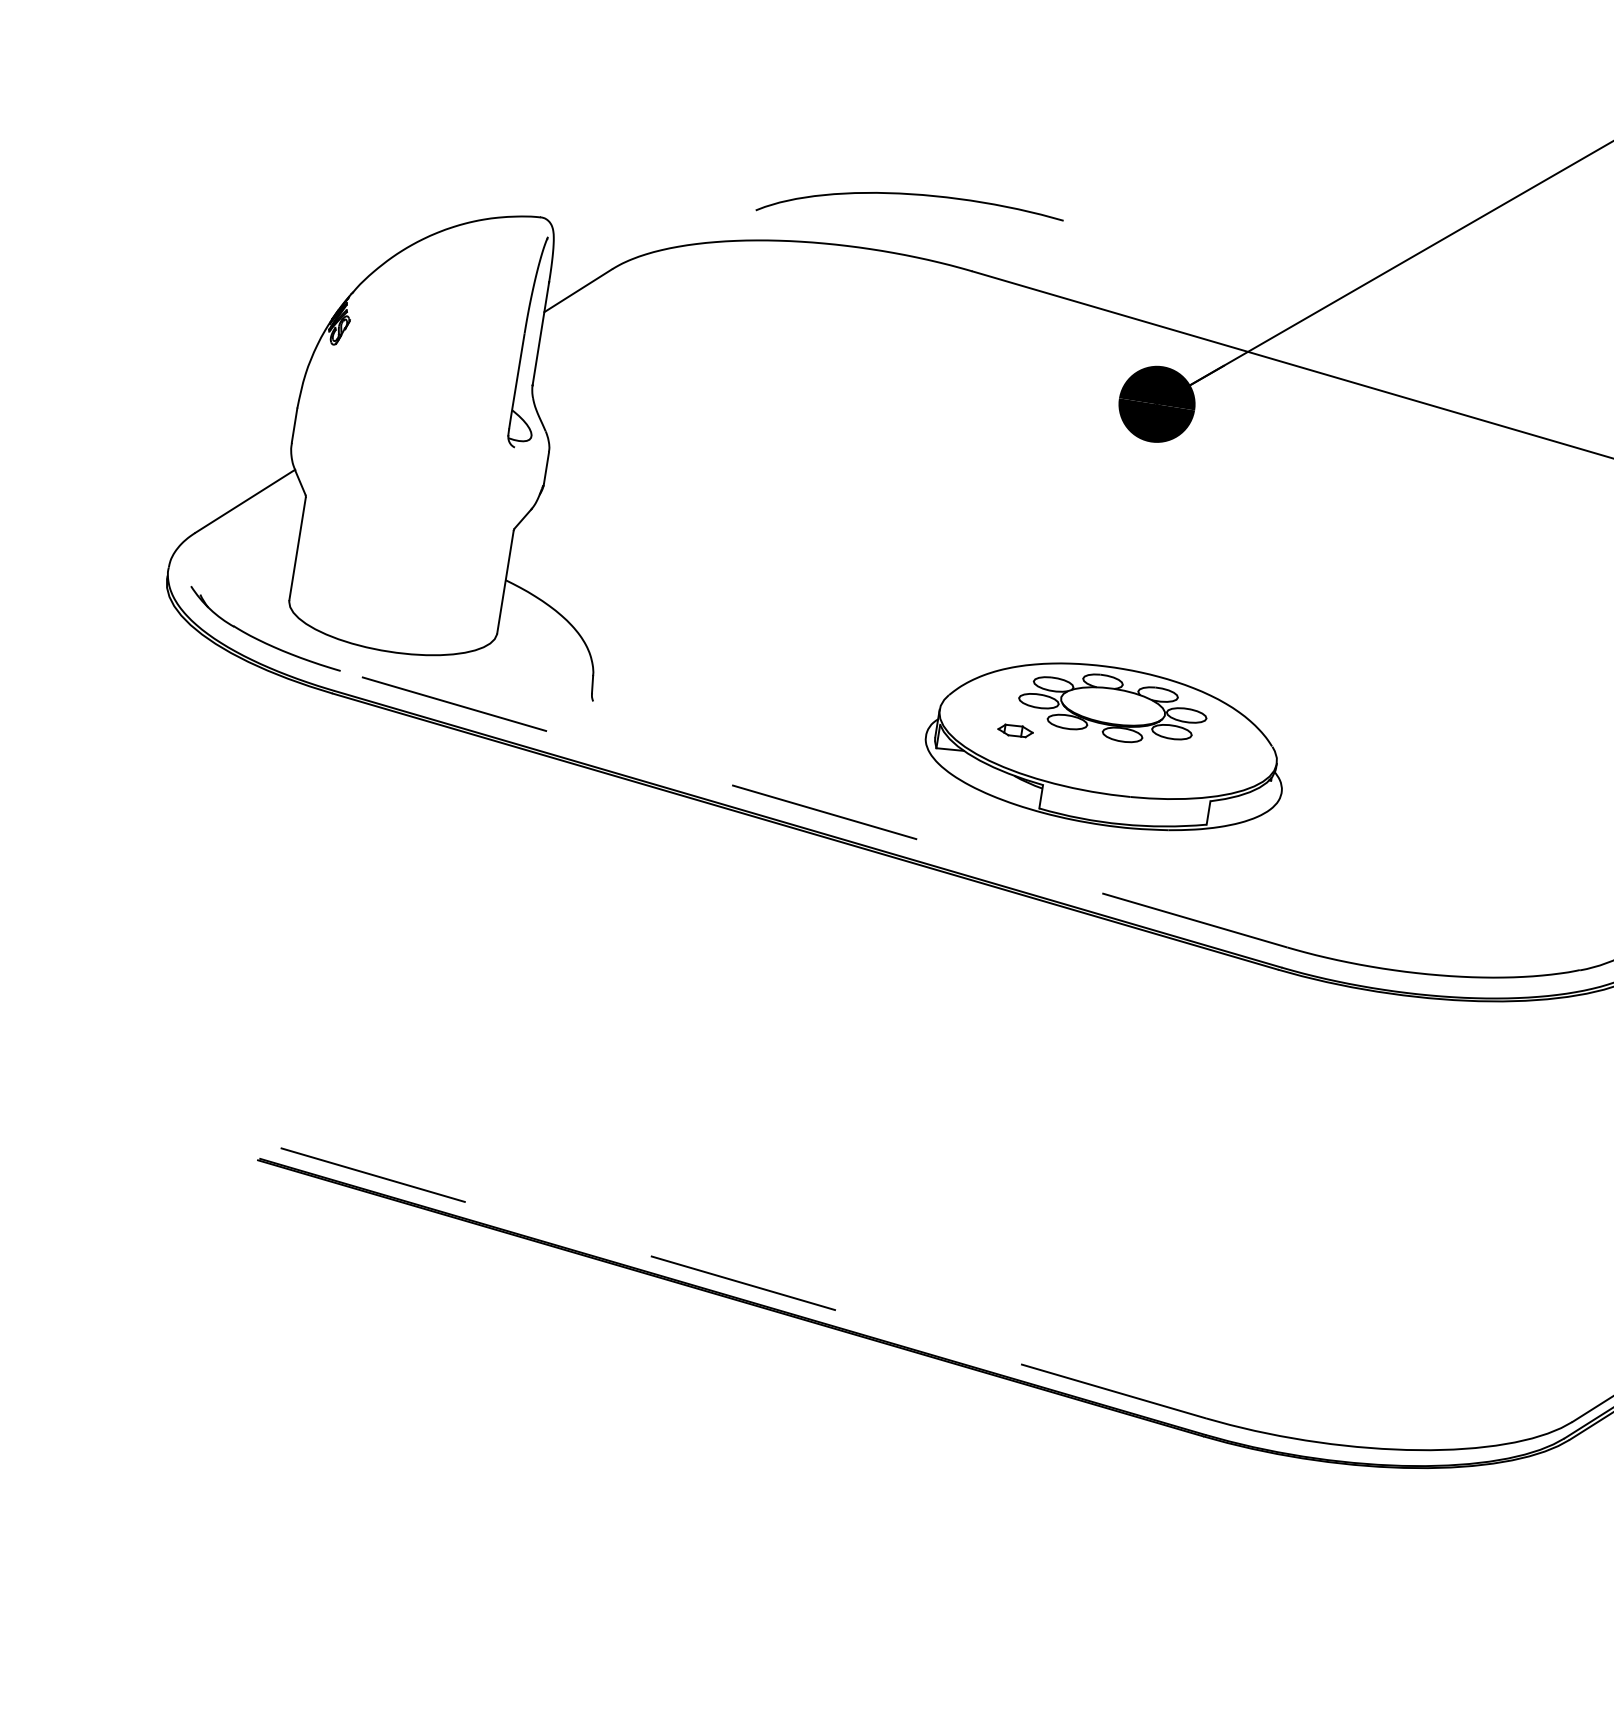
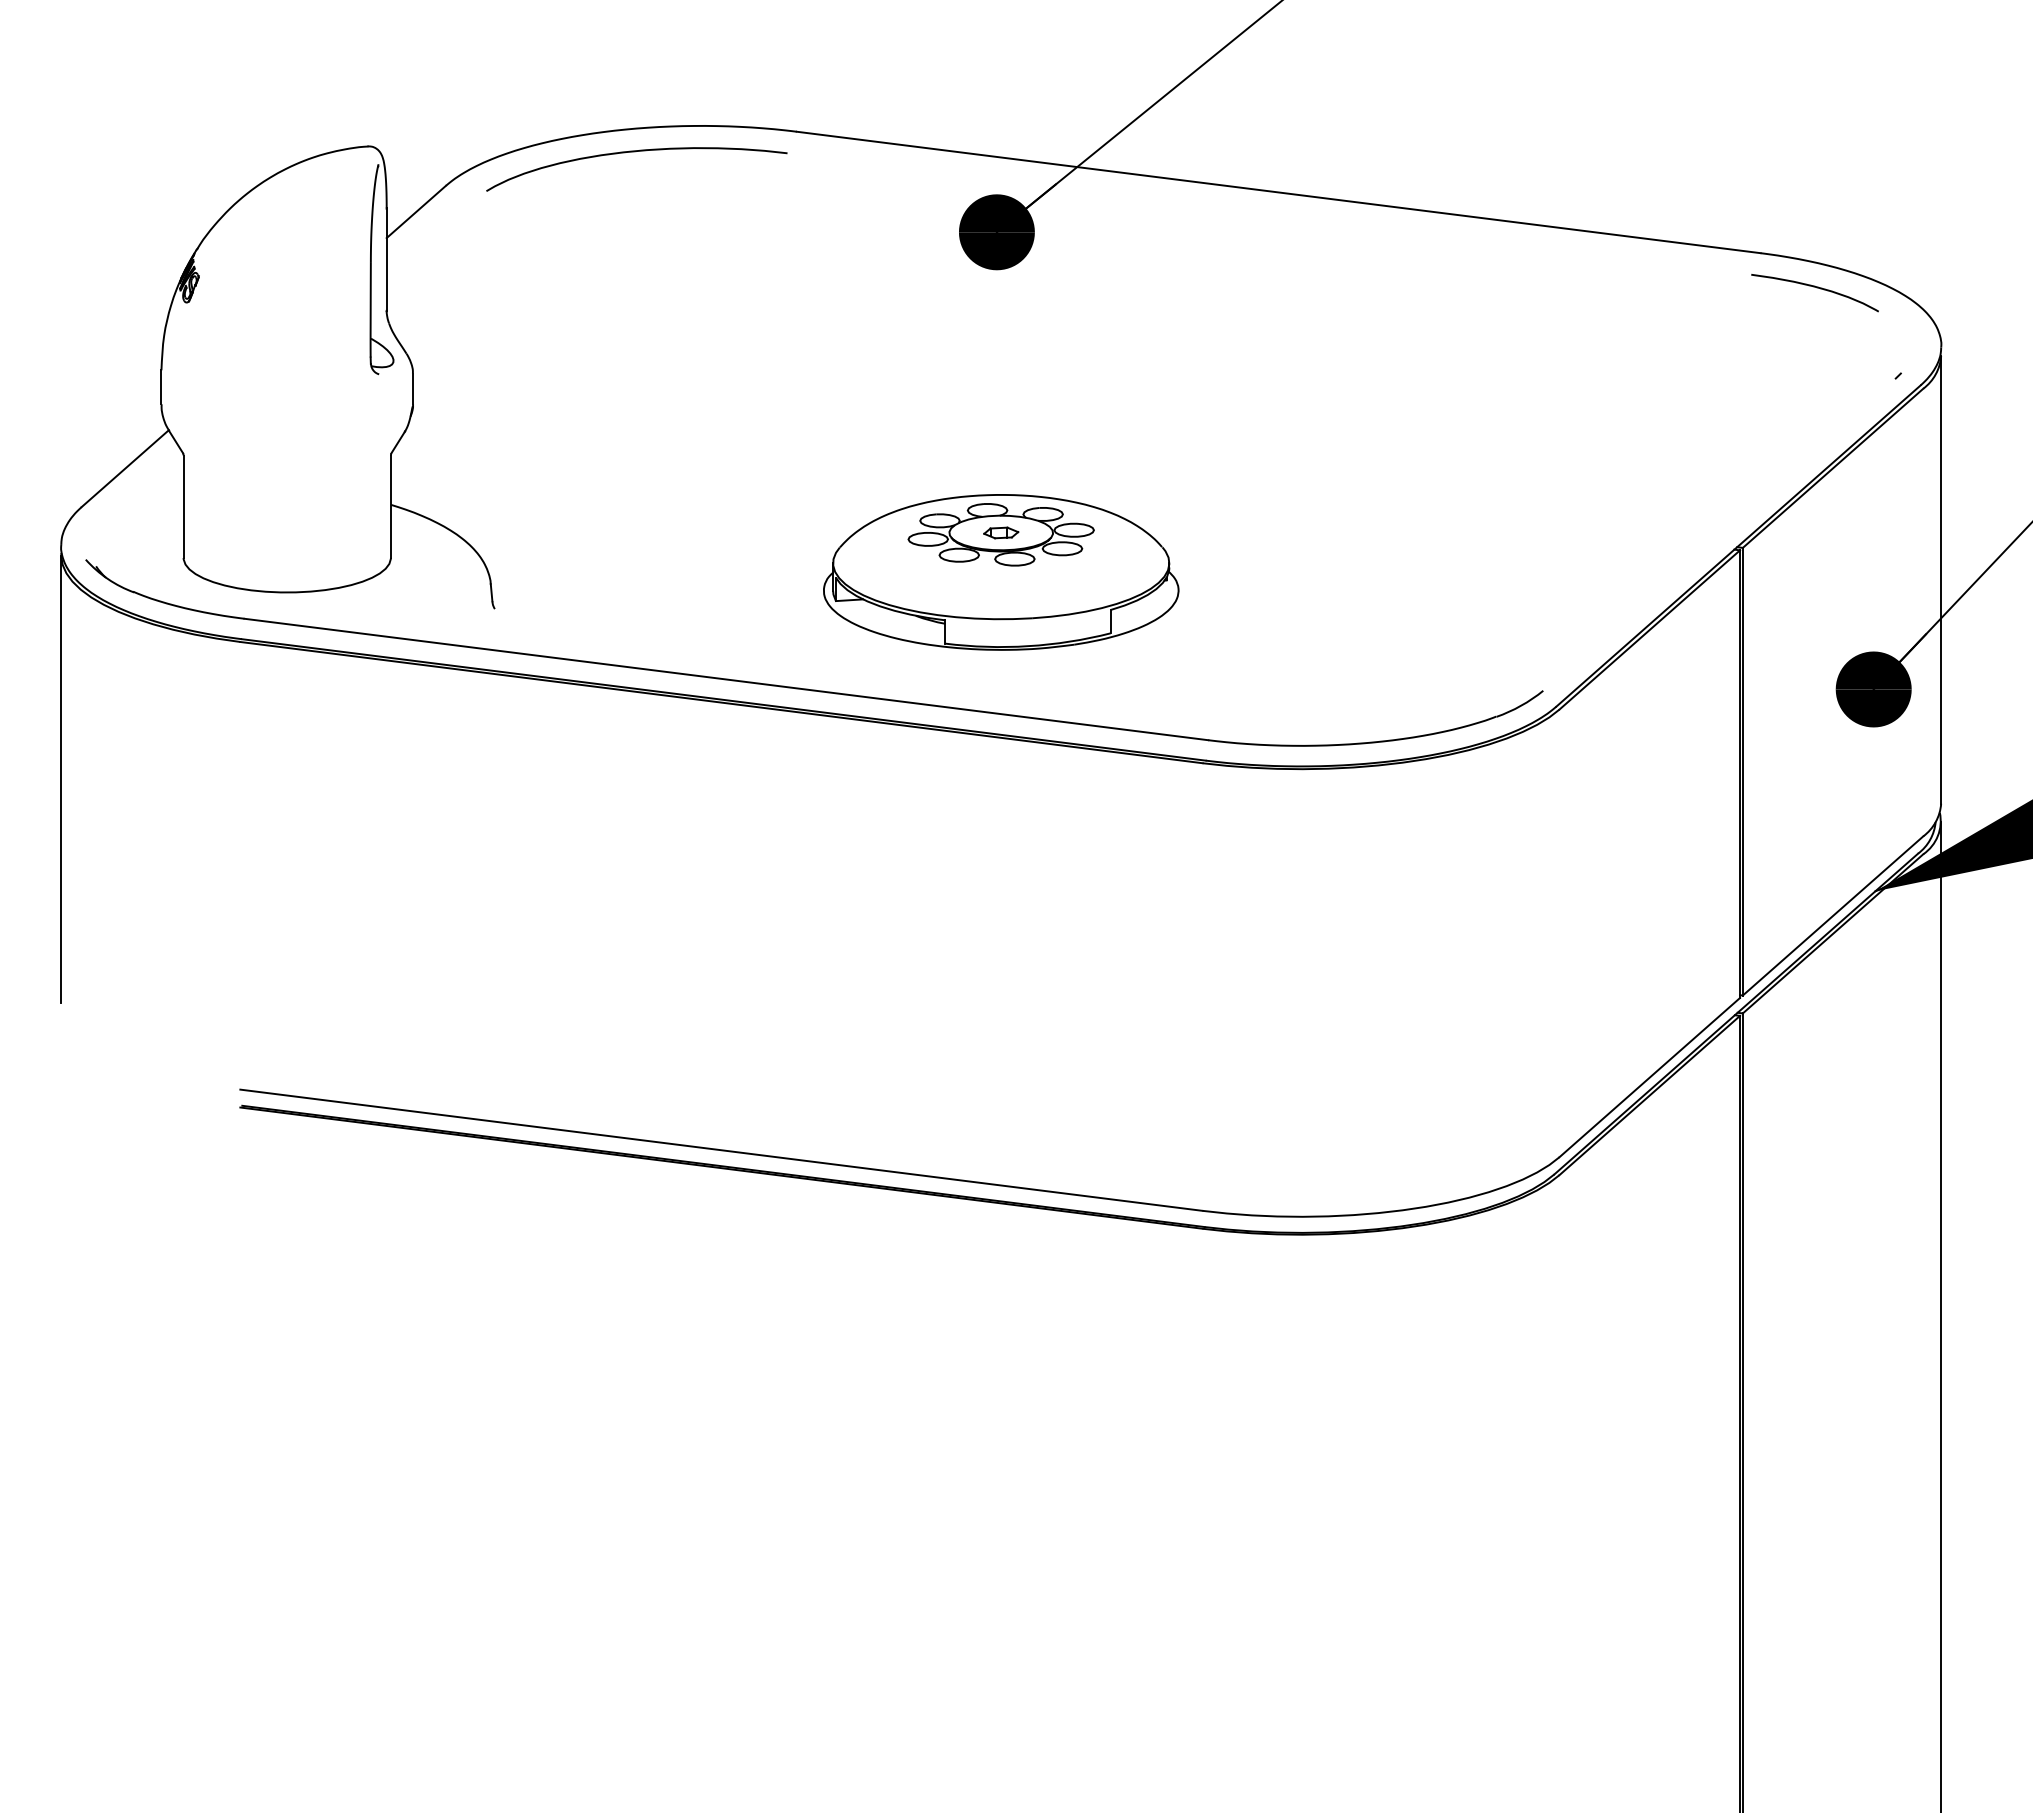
curve: (911, 195) -> (635, 152), moved
part: (1015, 730) -> (1001, 532), moved
line: (131, 802) -> (61, 779), added
line: (814, 809) -> (726, 679), dashed -> solid
line: (733, 1280) -> (721, 1150), dashed -> solid

